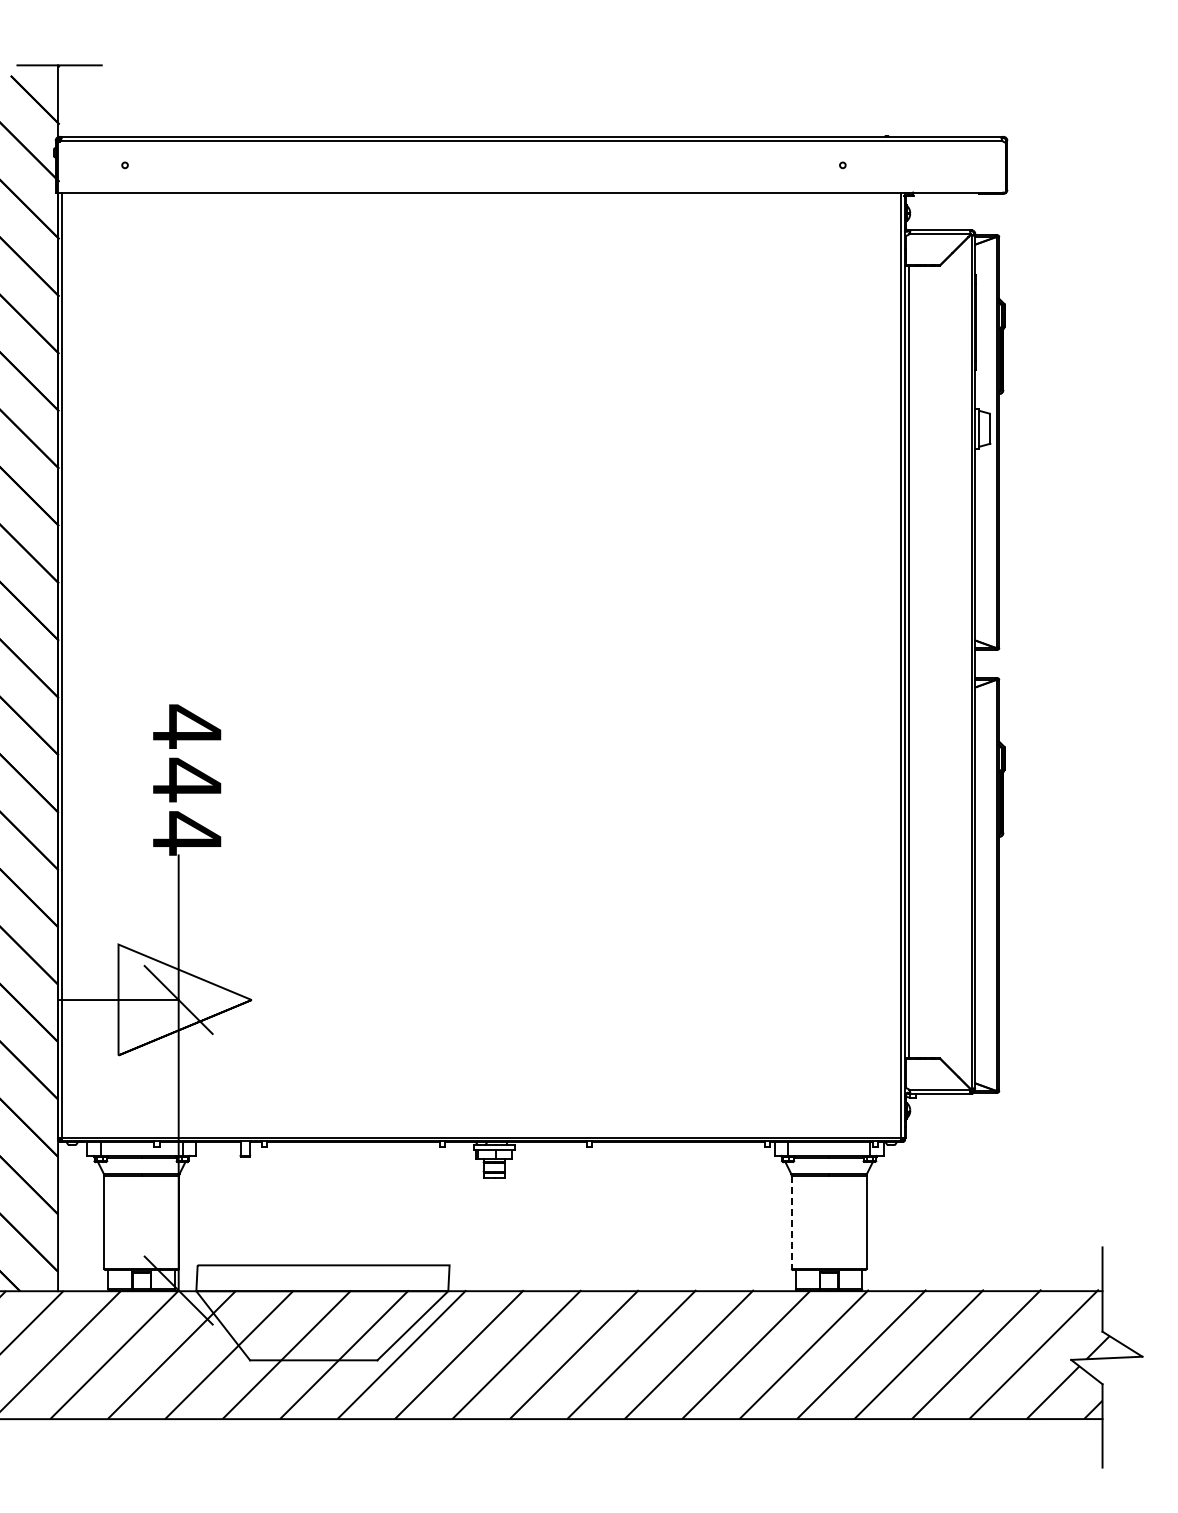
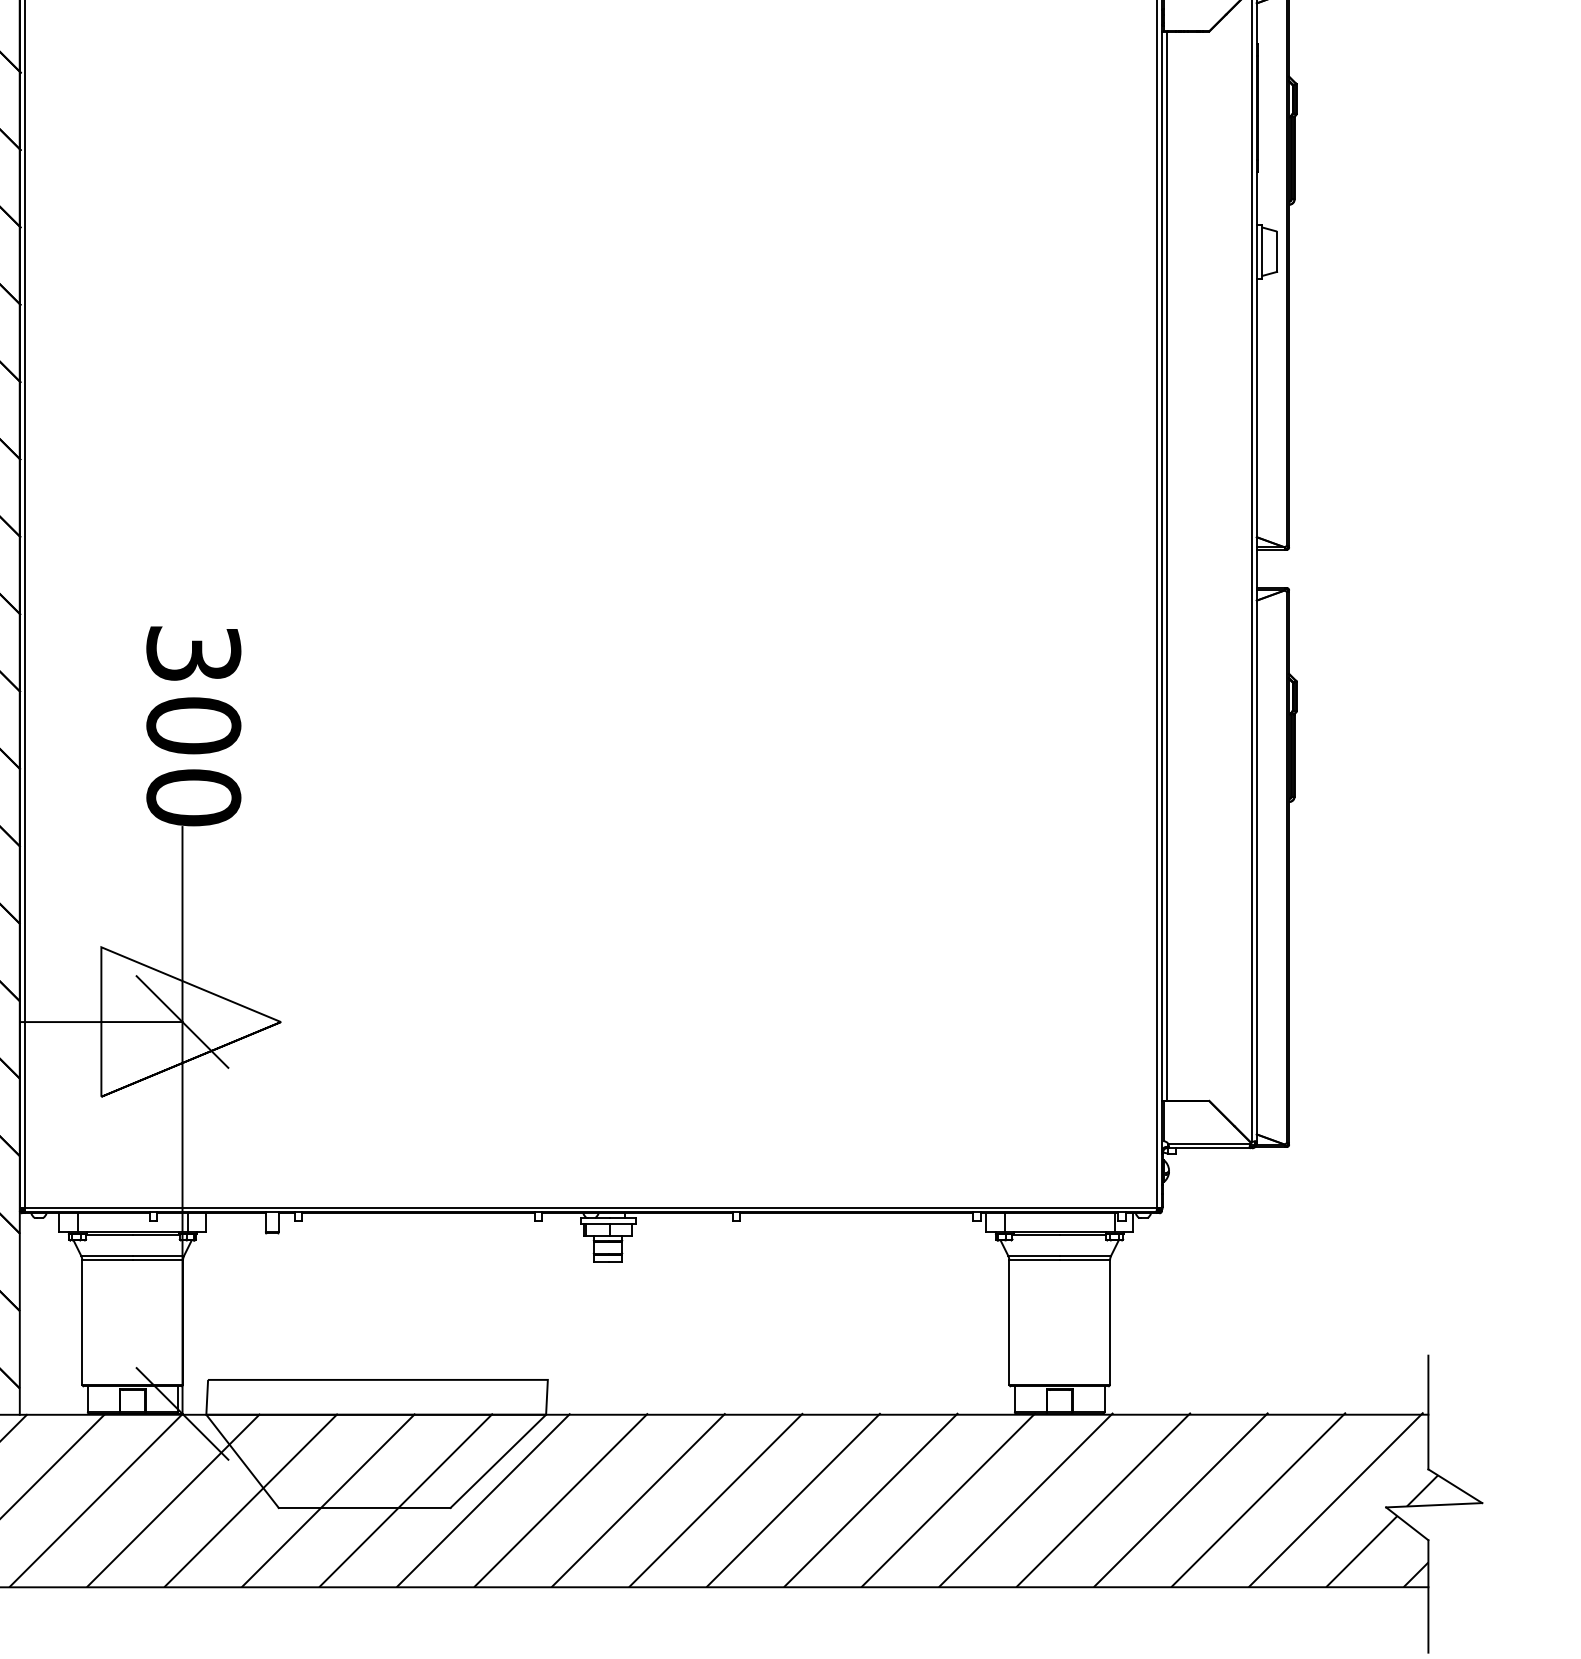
text: (186, 779) -> (193, 724), 444 -> 300
line: (791, 1223) -> (1008, 1323), dashed -> solid

